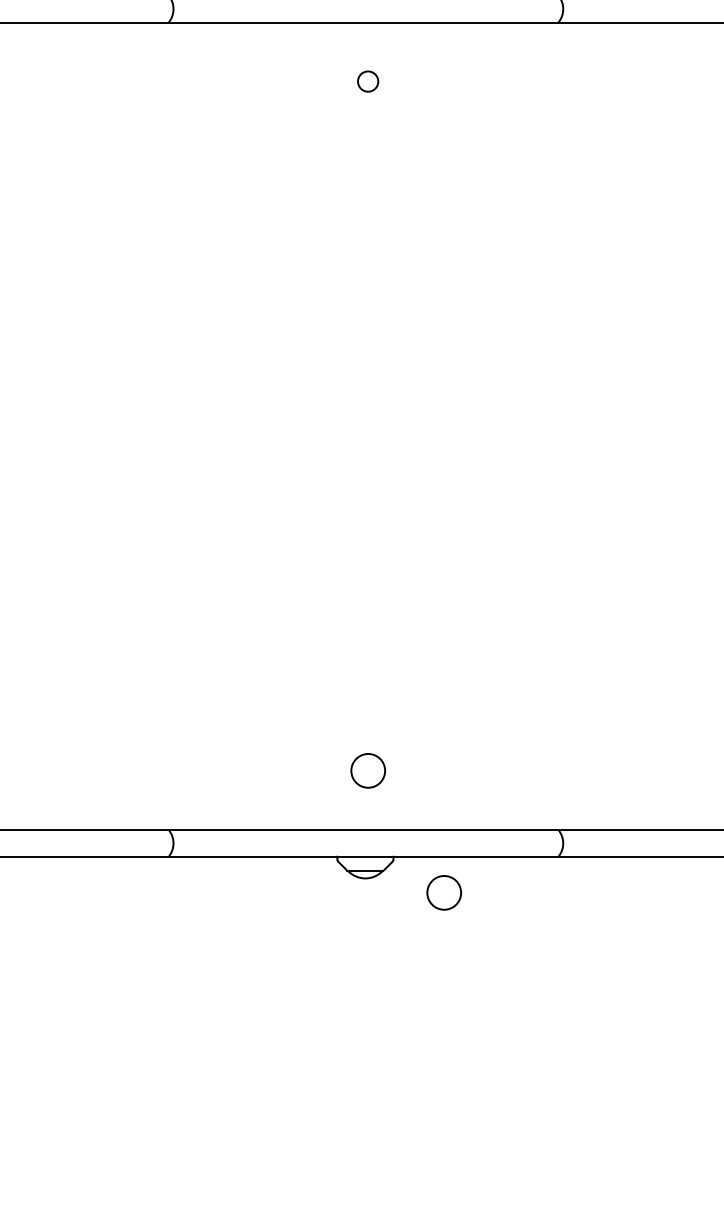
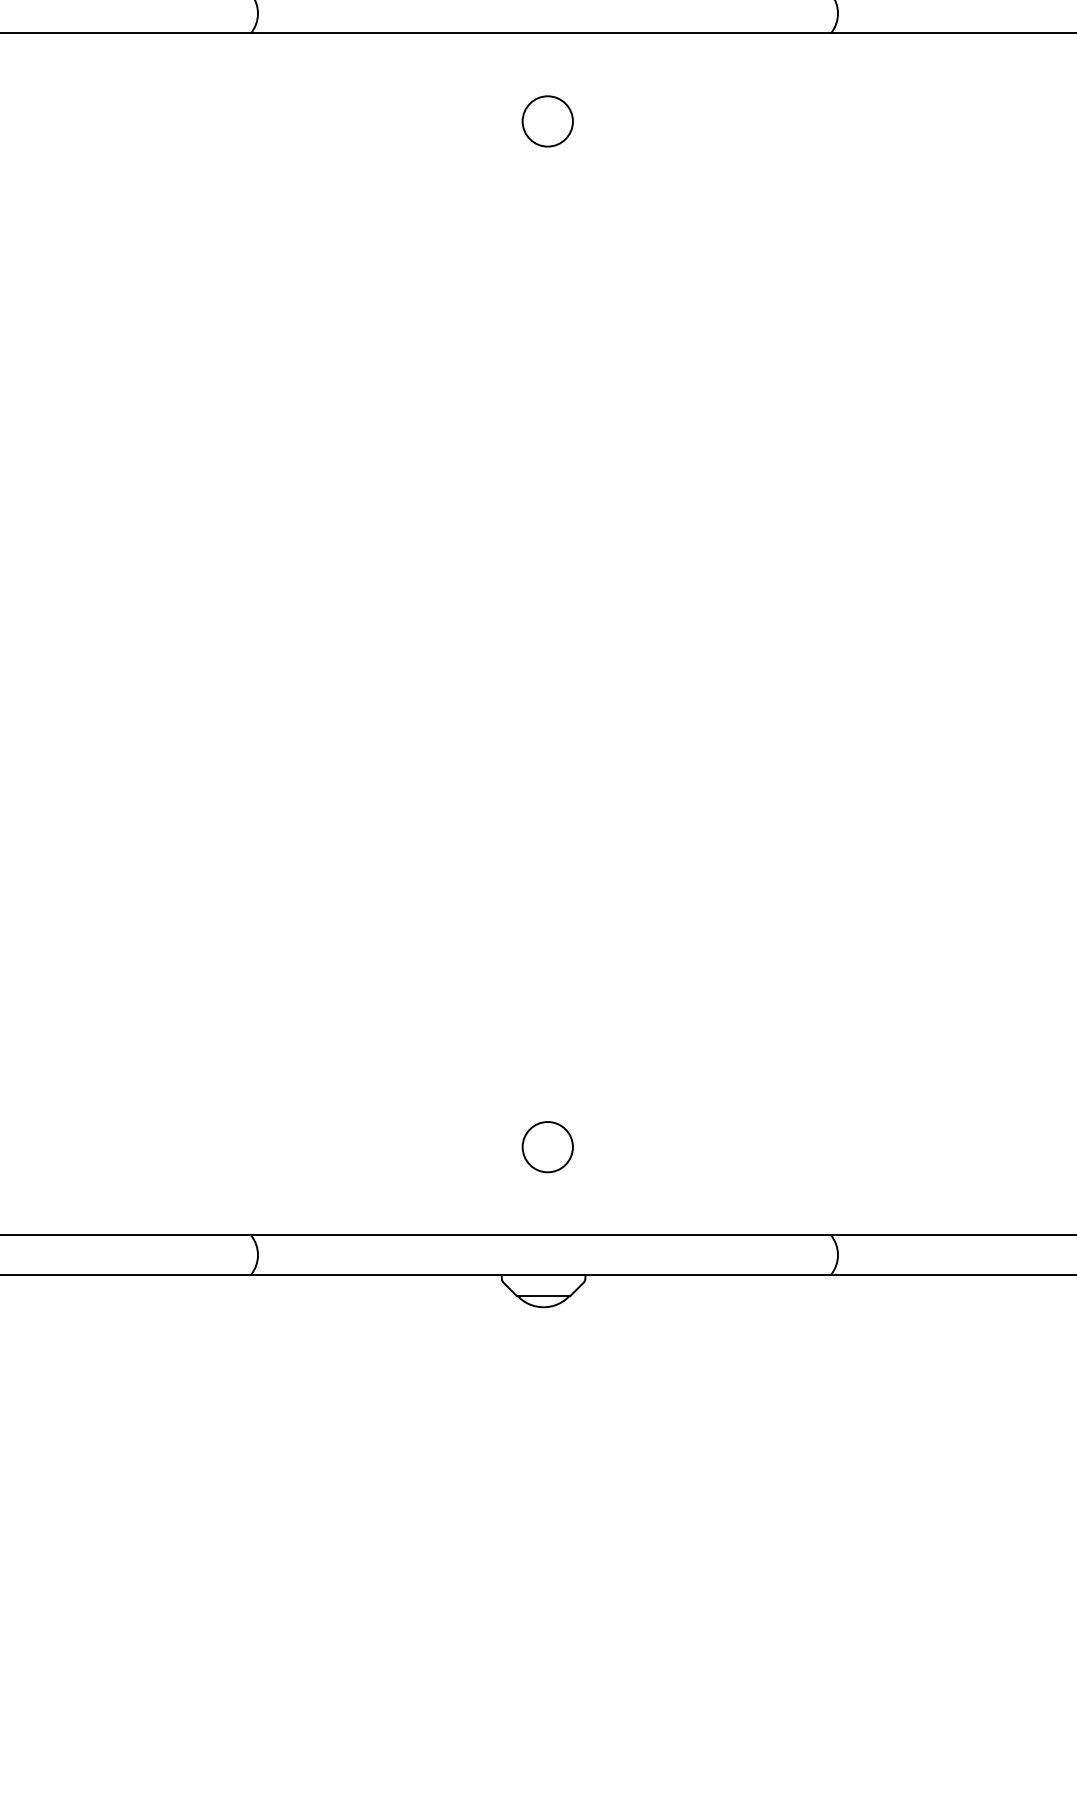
circle: (367, 81) -> (546, 121), size x1.67
circle: (443, 892) -> (659, 1328), removed

